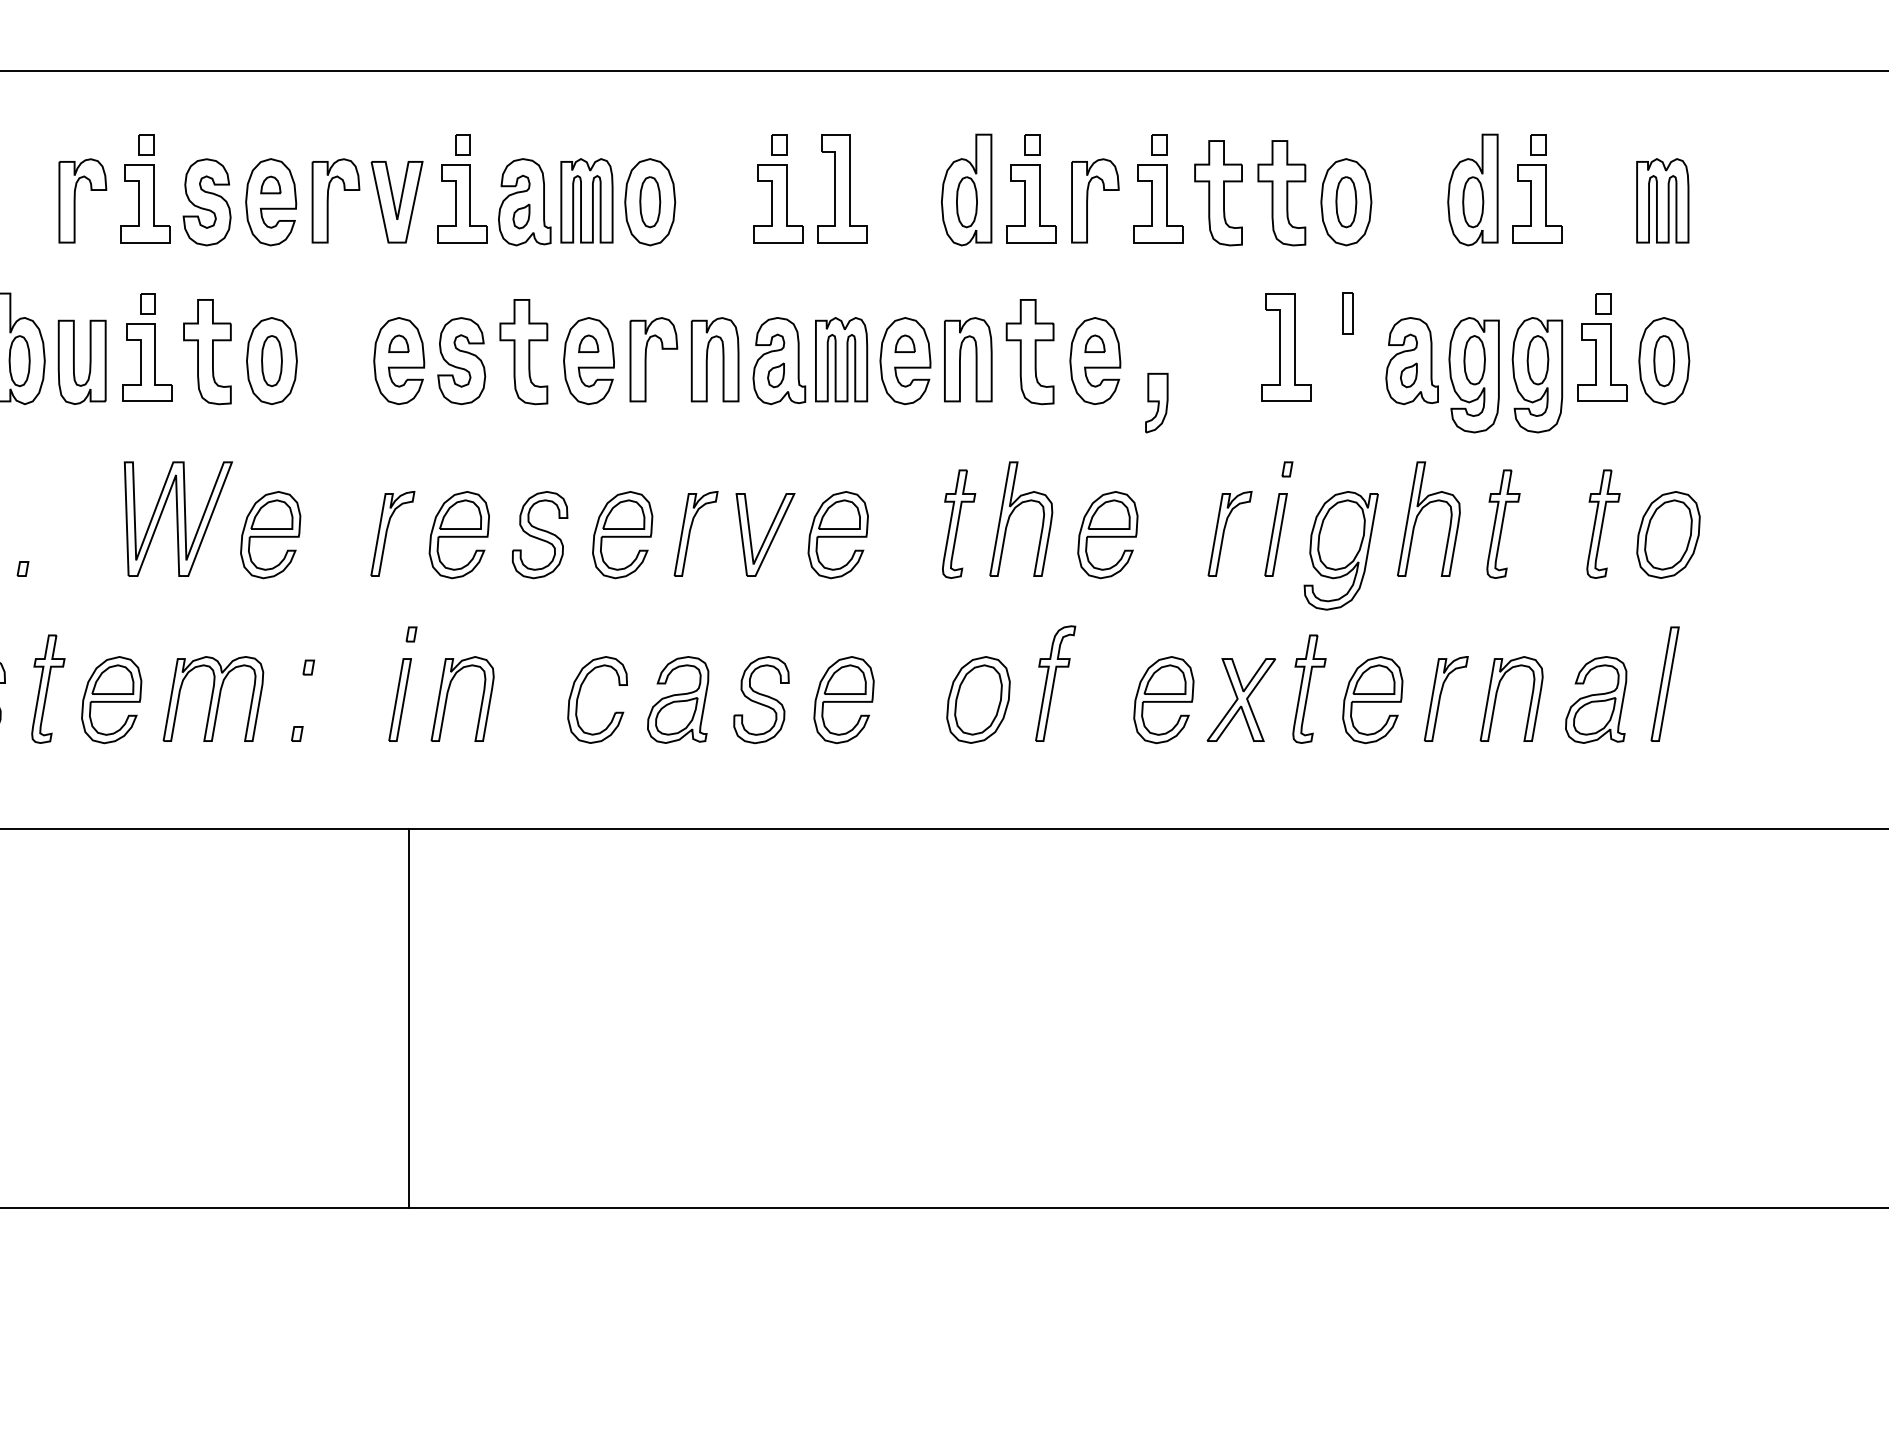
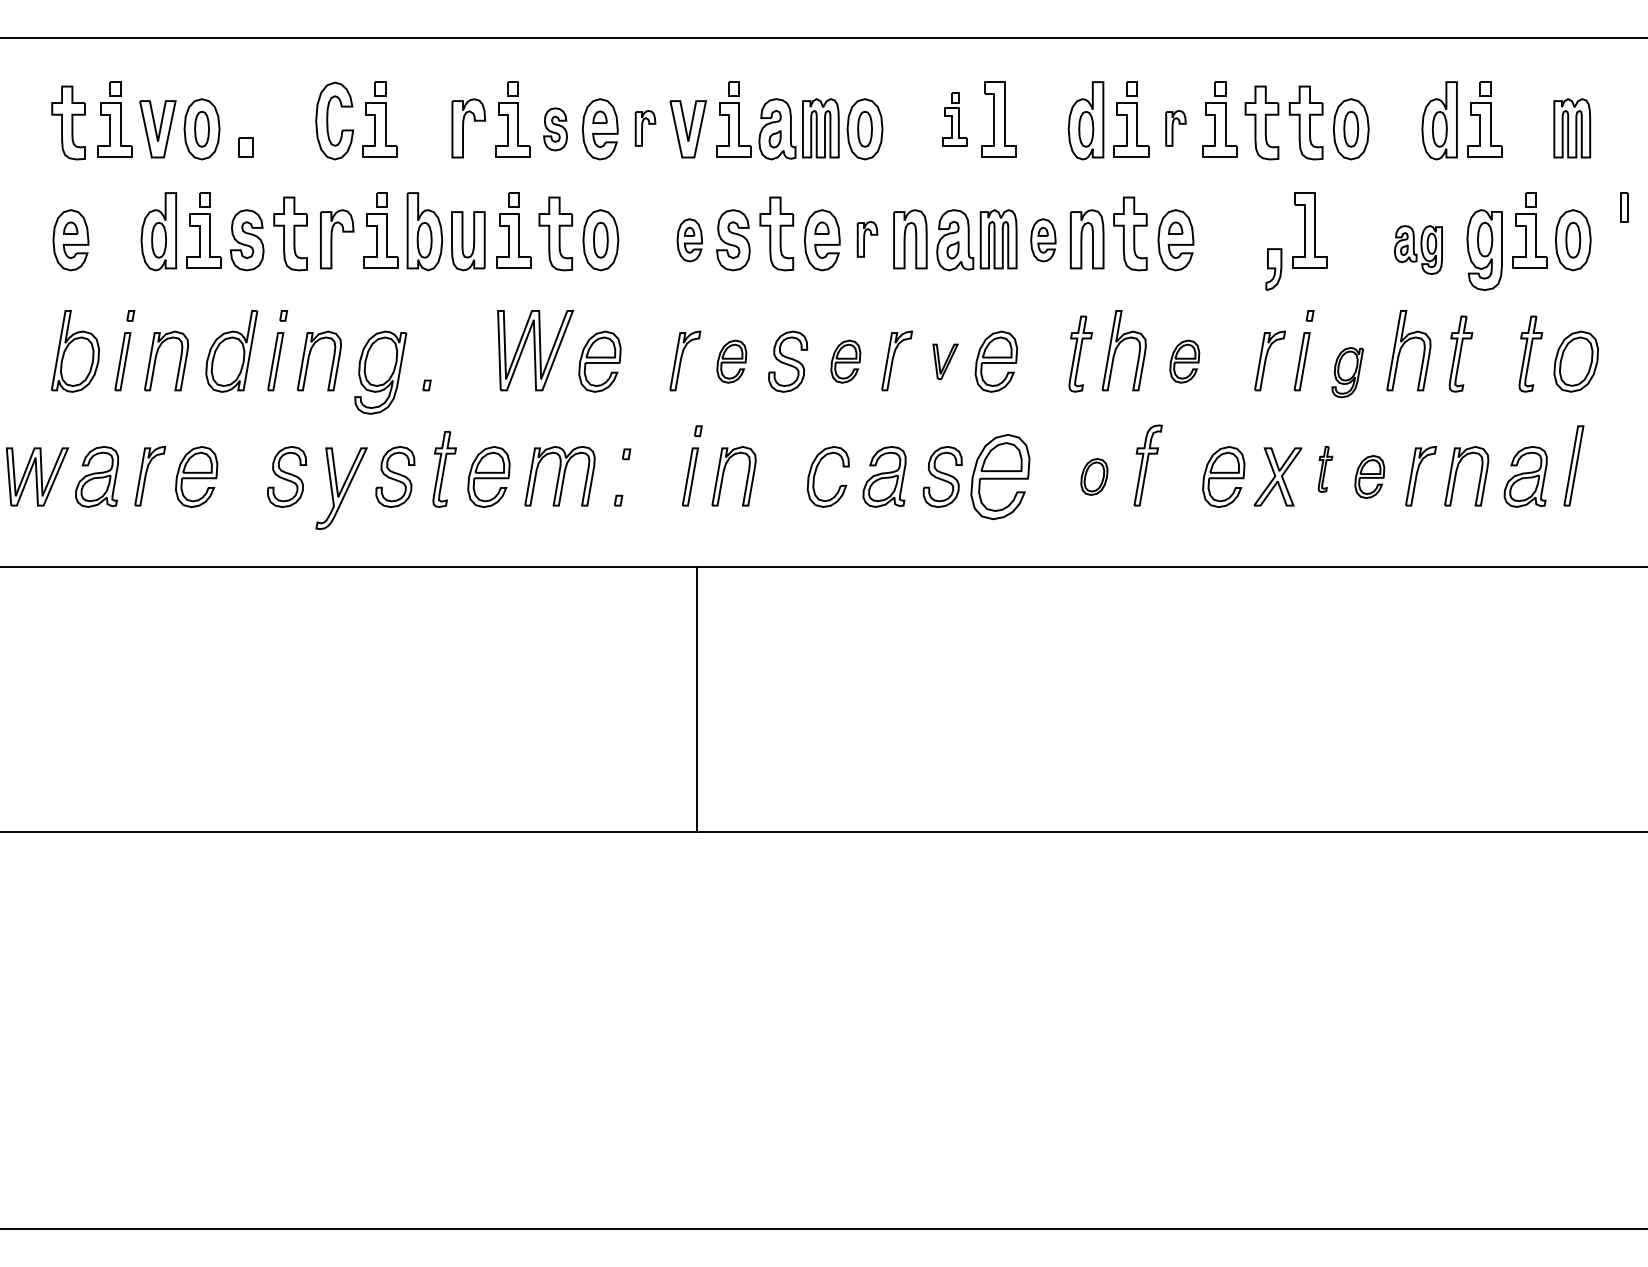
part: (778, 188) -> (954, 119), size x0.7
part: (335, 201) -> (645, 128), size x0.6
part: (1094, 201) -> (1175, 128), size x0.6
part: (207, 202) -> (555, 129), size x0.7
part: (1348, 314) -> (1624, 207), moved
part: (653, 360) -> (867, 239), size x0.6
part: (398, 361) -> (689, 240), size x0.7
part: (905, 361) -> (1043, 240), size x0.7
part: (1442, 374) -> (1418, 249), size x0.6
part: (1156, 402) -> (1273, 269), moved
part: (459, 534) -> (731, 361), size x0.7
part: (622, 534) -> (845, 361), size x0.7
part: (765, 534) -> (945, 361), size x0.6
part: (1107, 534) -> (1184, 361), size x0.7
part: (1340, 550) -> (1347, 372), size x0.6
part: (1309, 689) -> (1325, 469), size x0.6
part: (844, 699) -> (1000, 476), size x1.4
part: (978, 699) -> (1094, 476), size x0.6
part: (1372, 699) -> (1369, 476), size x0.7

